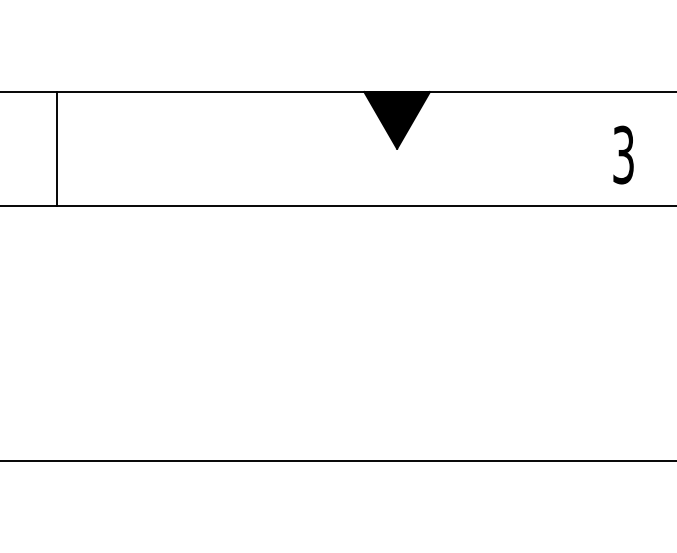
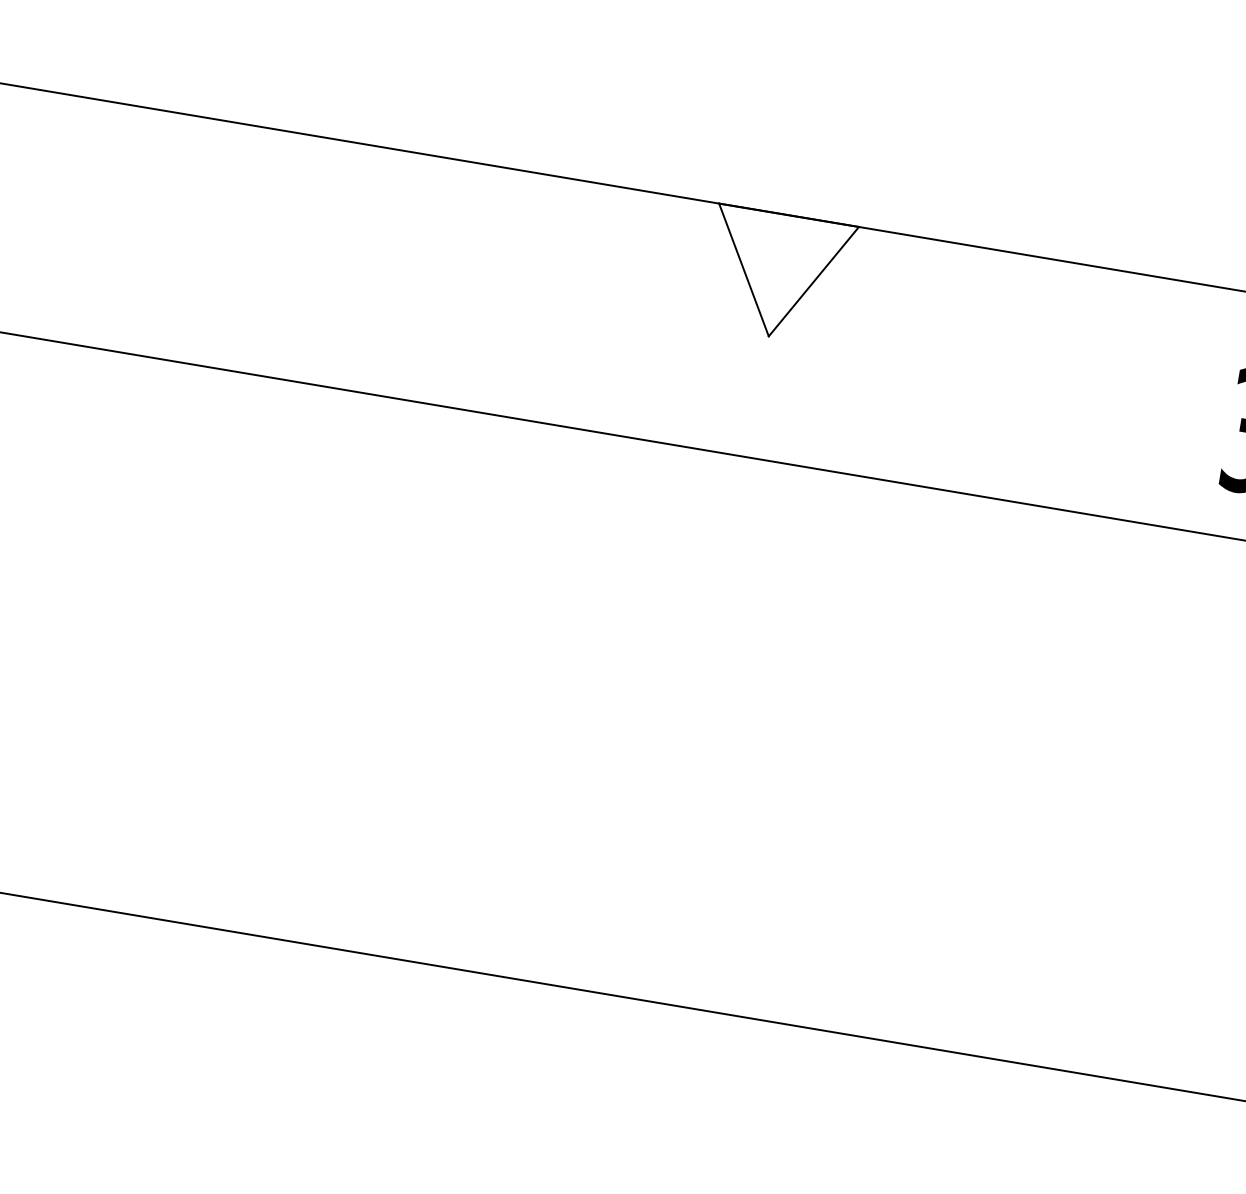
fill: (396, 120) -> (777, 275), removed
line: (56, 148) -> (41, 214), removed

